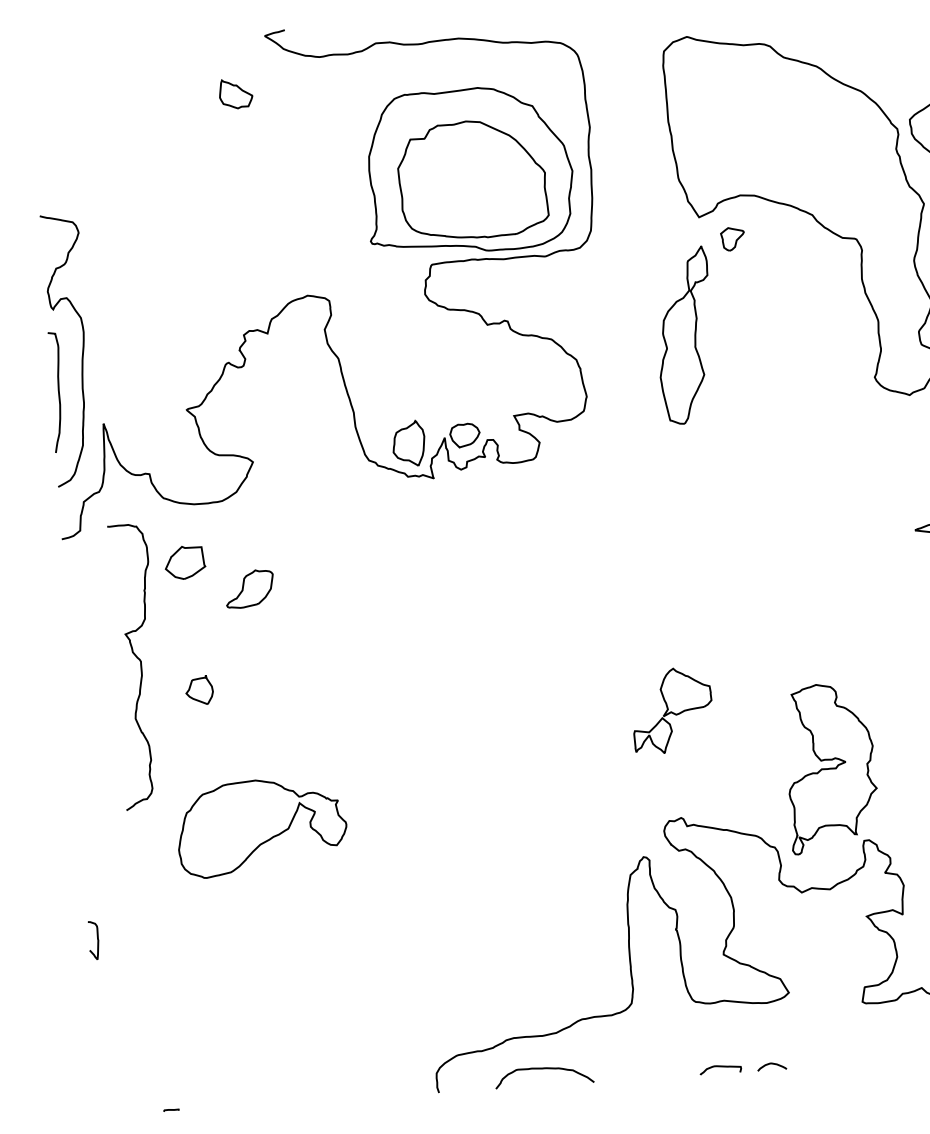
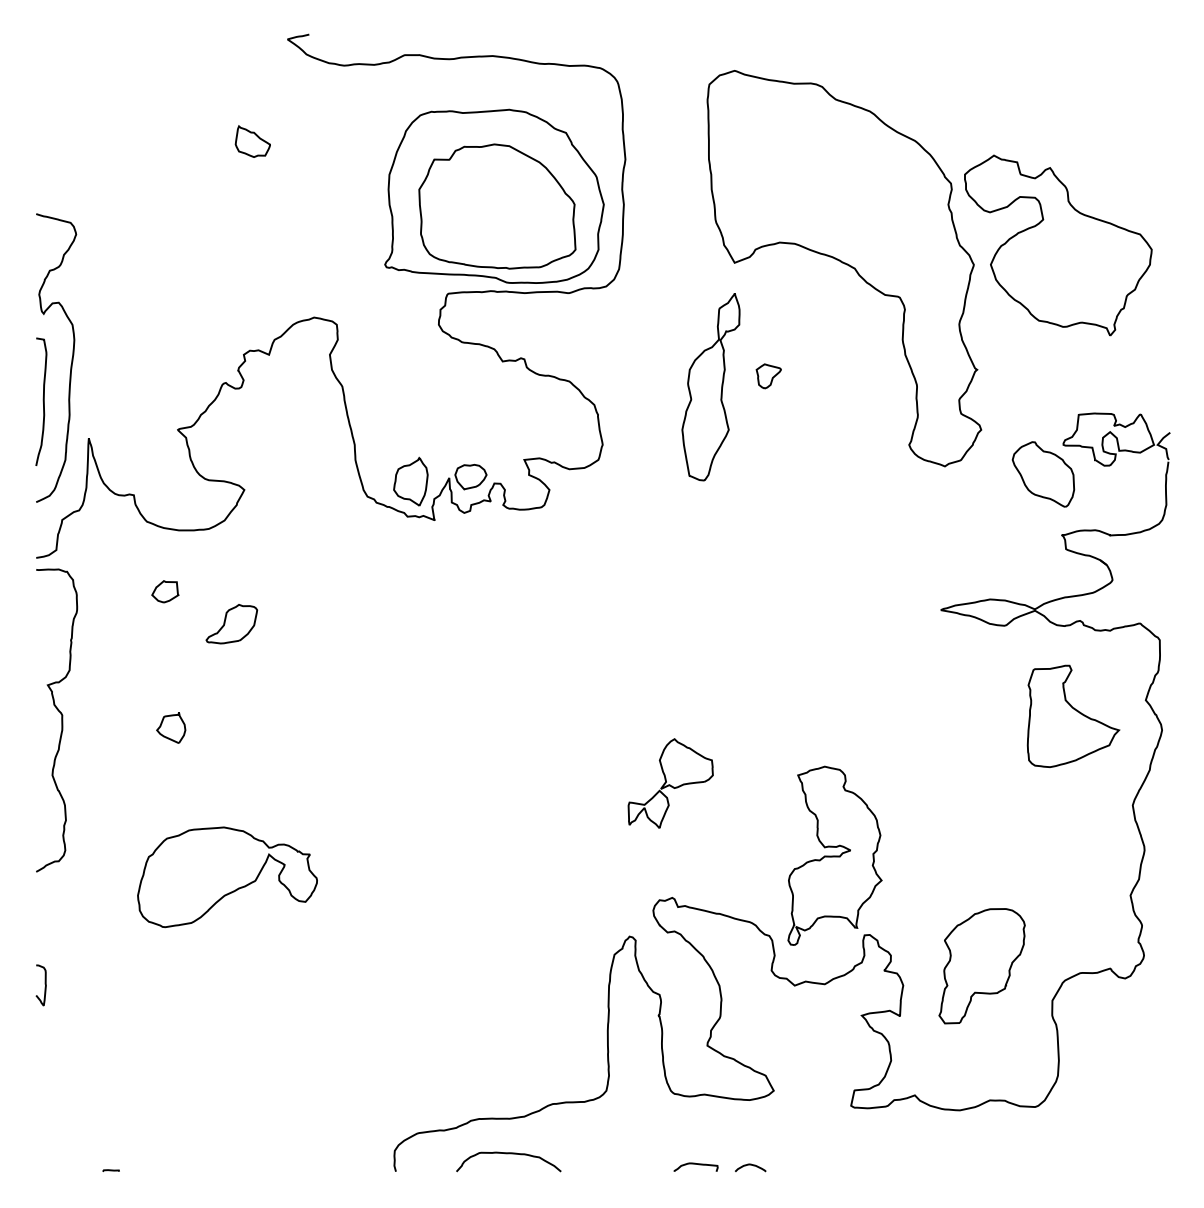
part: (235, 93) -> (252, 141), moved
part: (732, 239) -> (768, 376), moved
part: (185, 562) -> (165, 591), size x0.62
curve: (140, 666) -> (61, 720), moved

